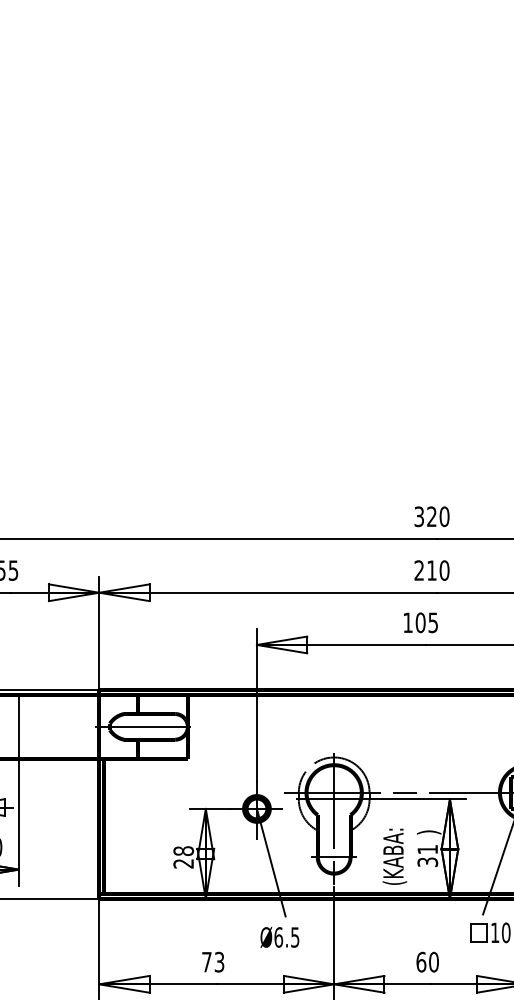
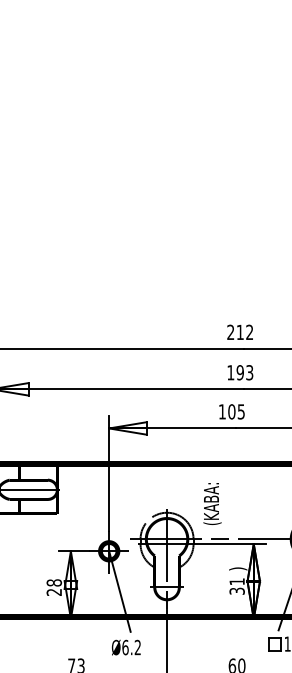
text: (431, 516) -> (239, 332), 320 -> 212
text: (431, 570) -> (239, 372), 210 -> 193
text: (394, 856) -> (212, 503), moved
text: (295, 937) -> (138, 647), Ø6.5 -> Ø6.2

